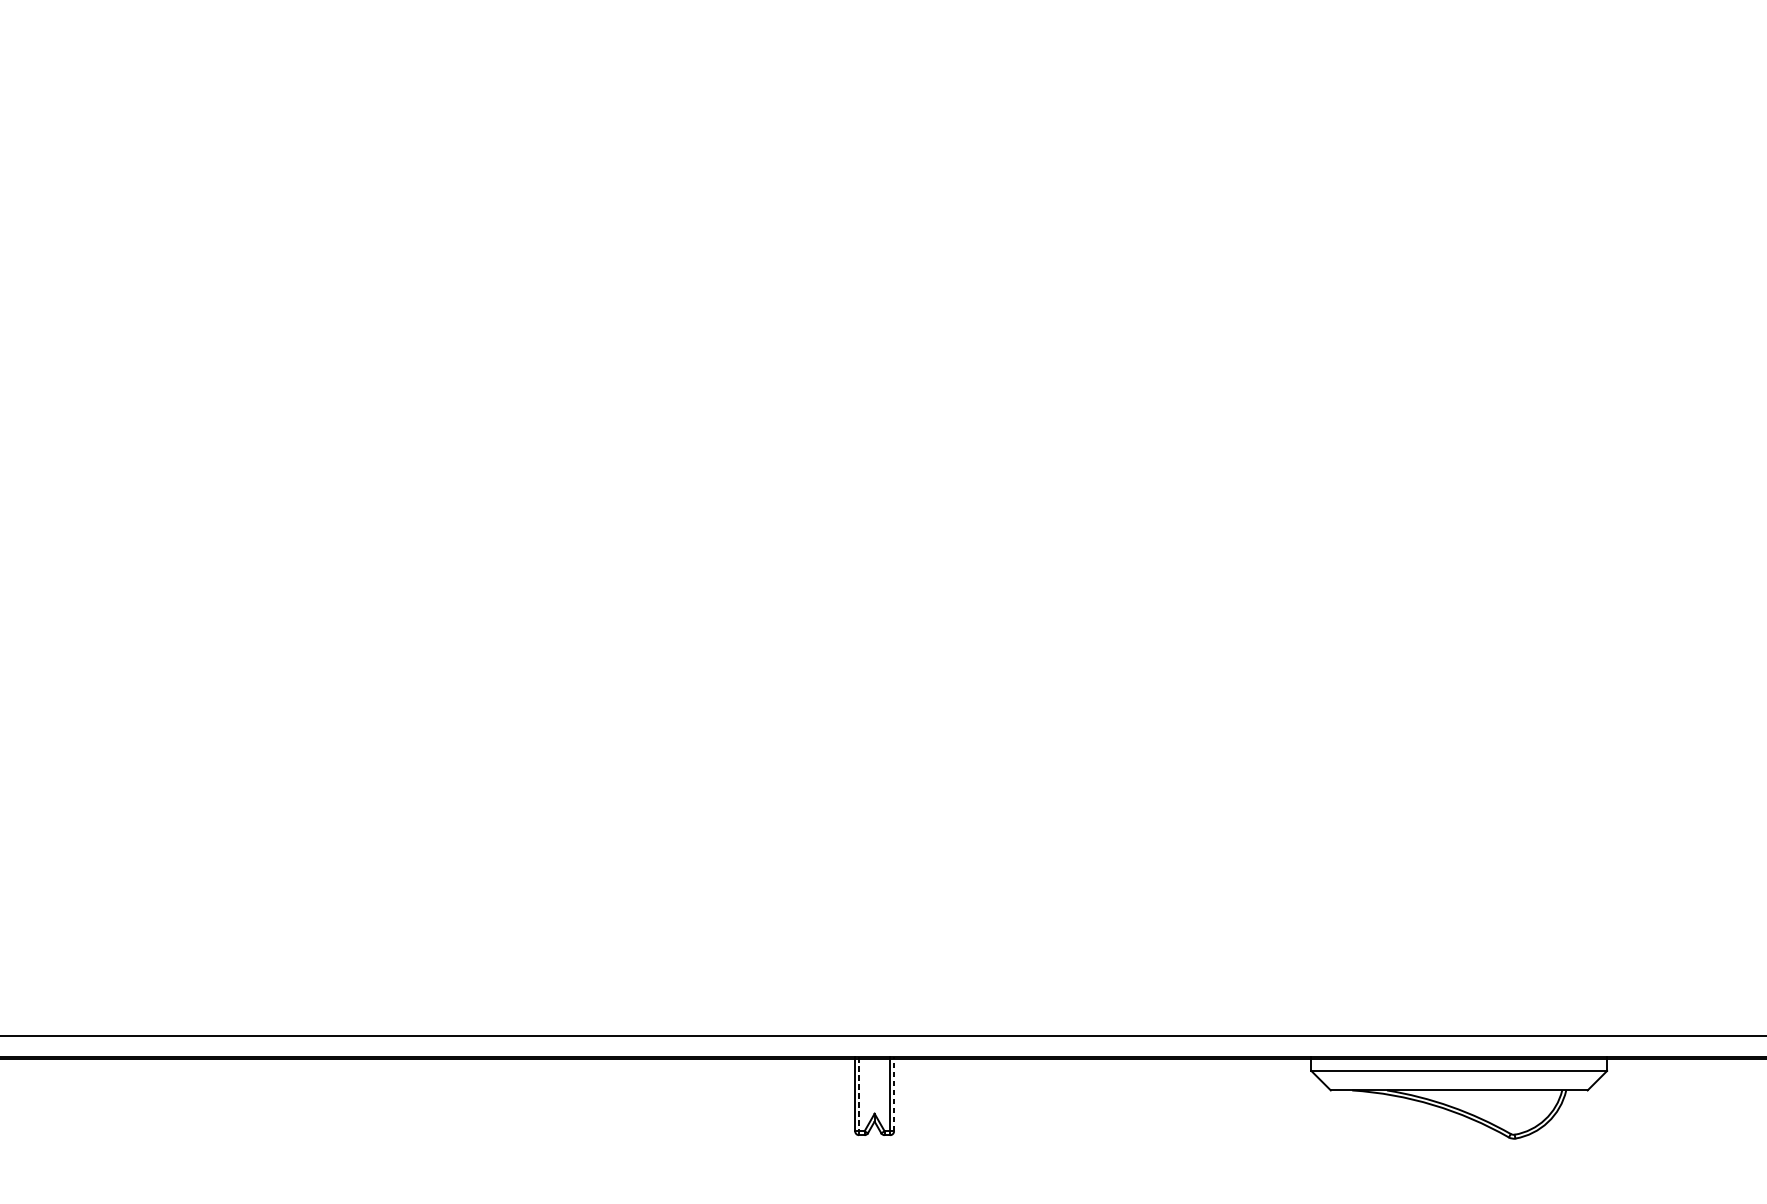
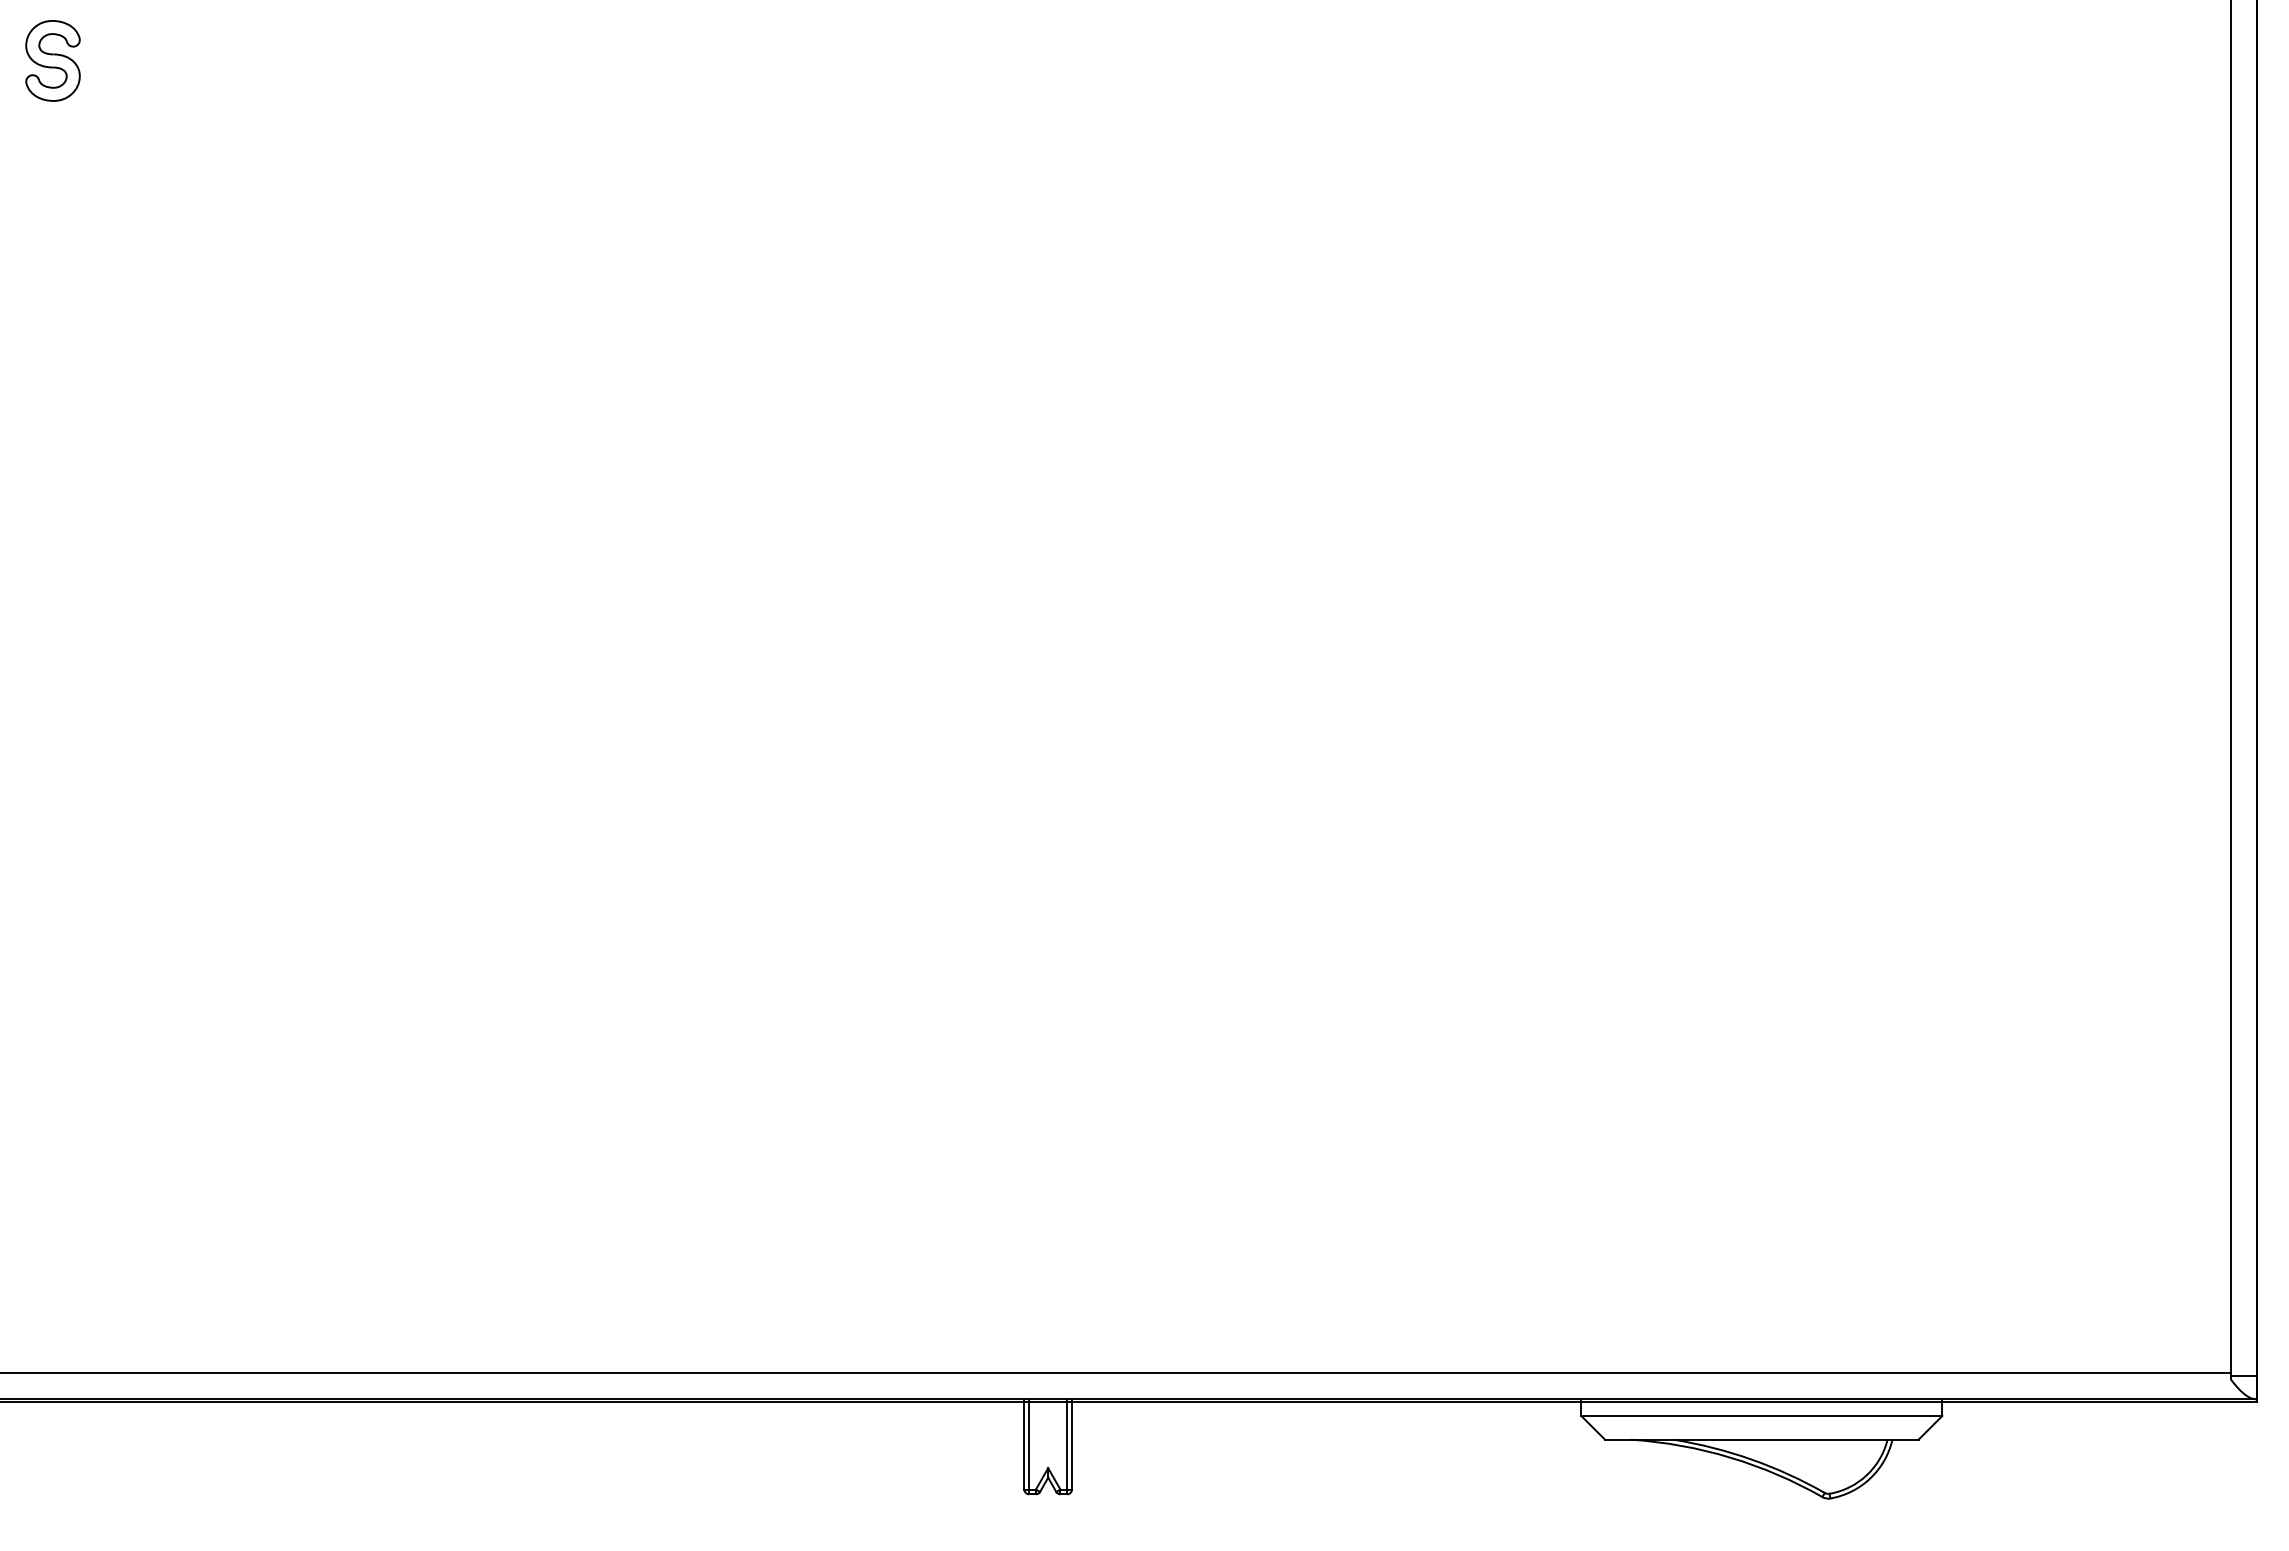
line: (893, 1093) -> (1071, 1443), dashed -> solid
line: (859, 1095) -> (1029, 1446), dashed -> solid

